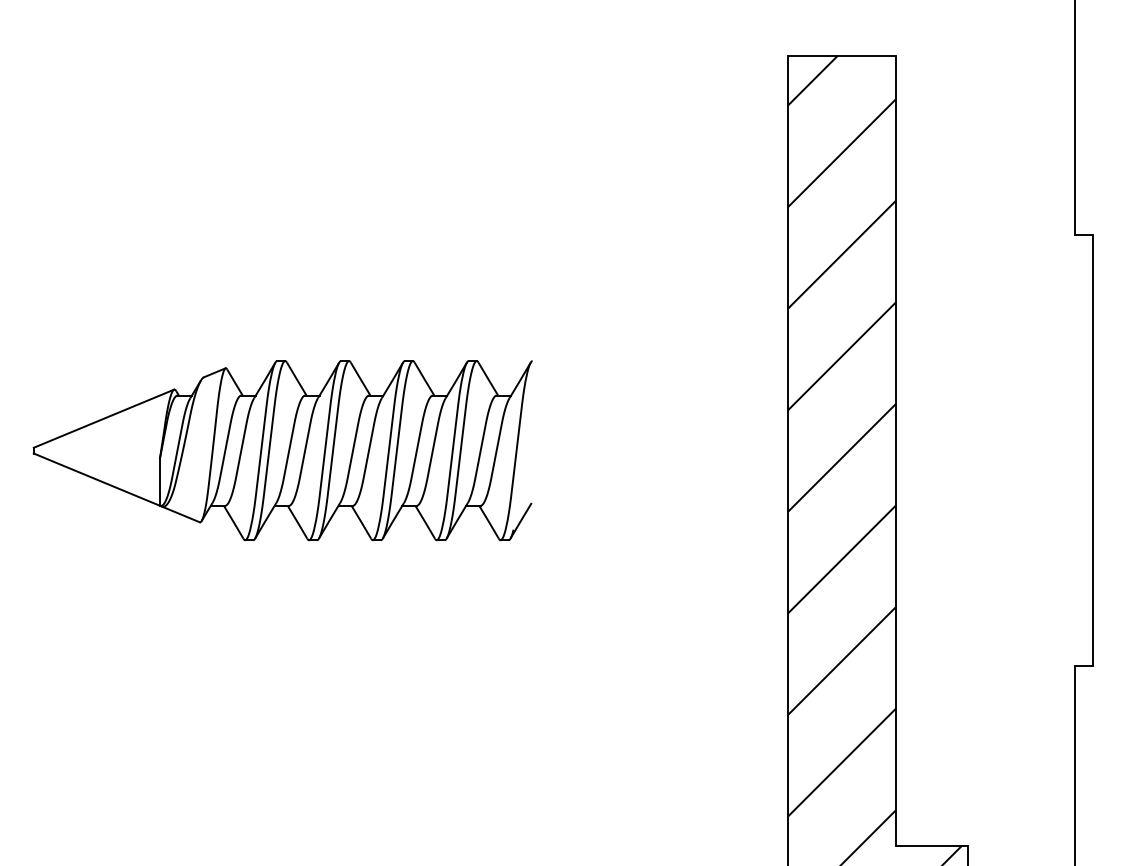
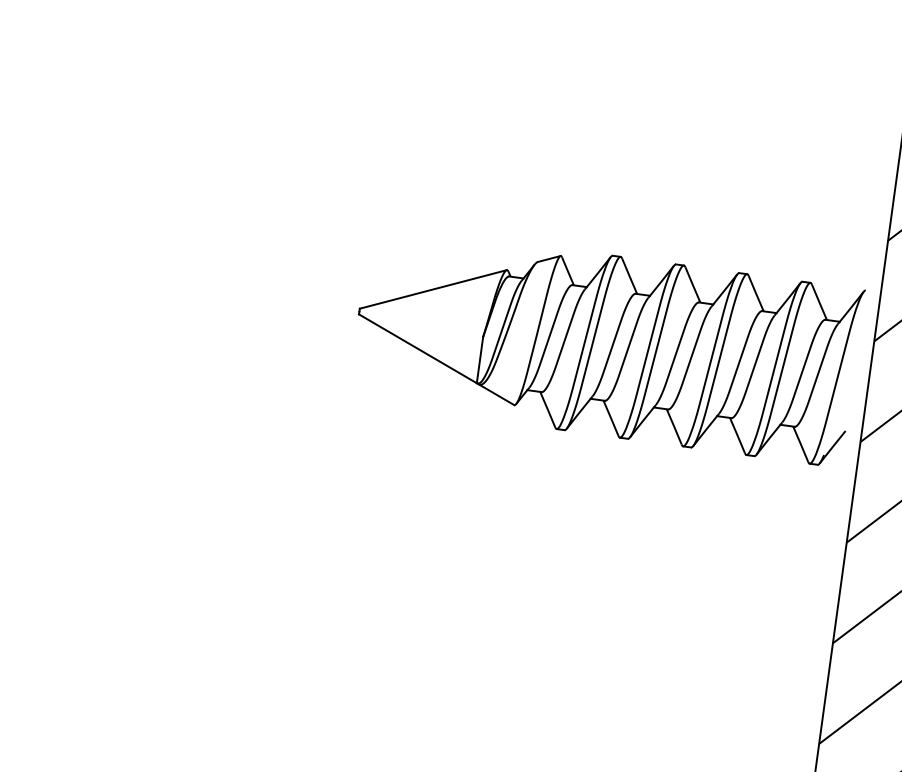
part: (282, 450) -> (605, 345), moved

